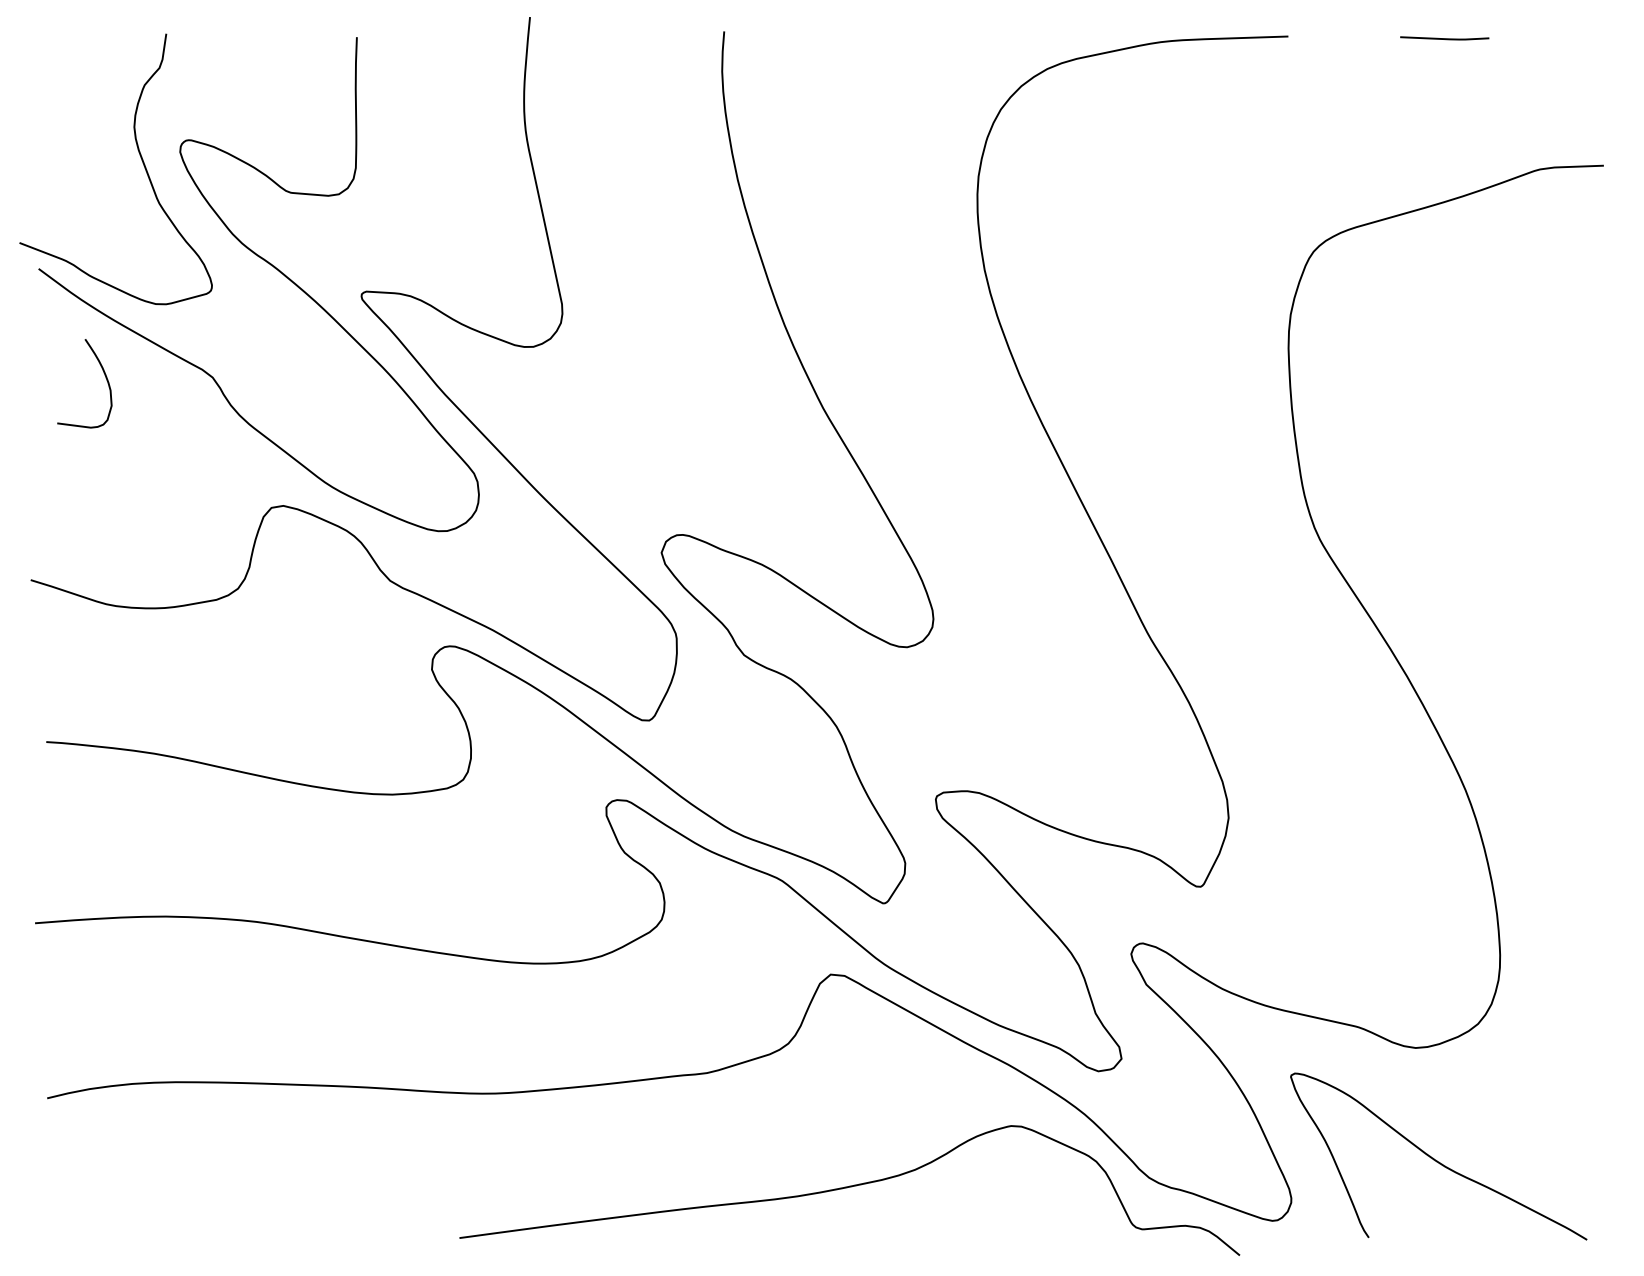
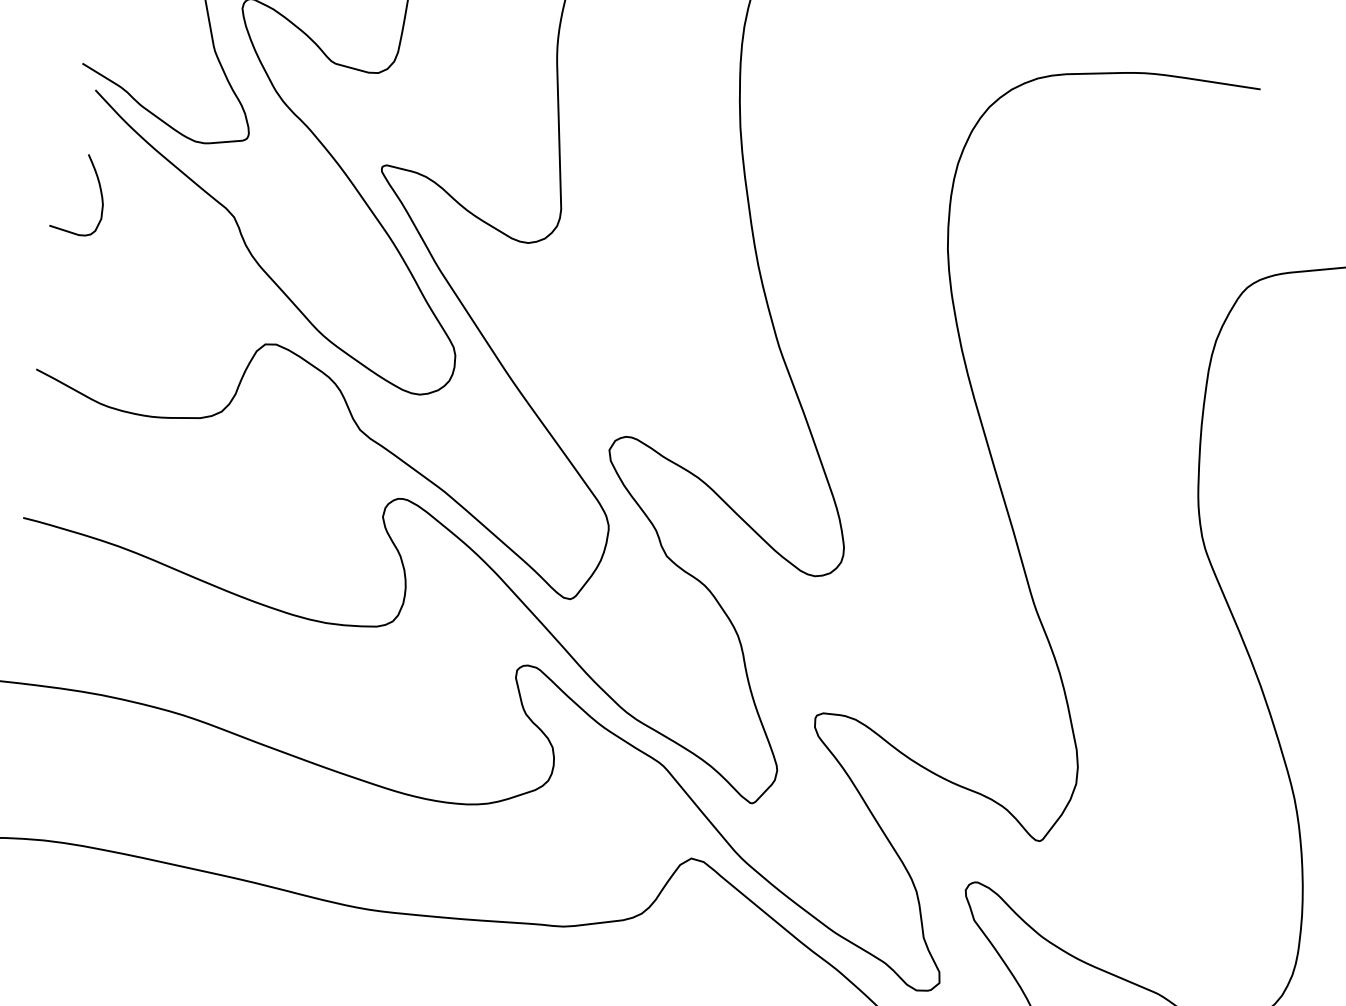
curve: (103, 373) -> (99, 188), moved

